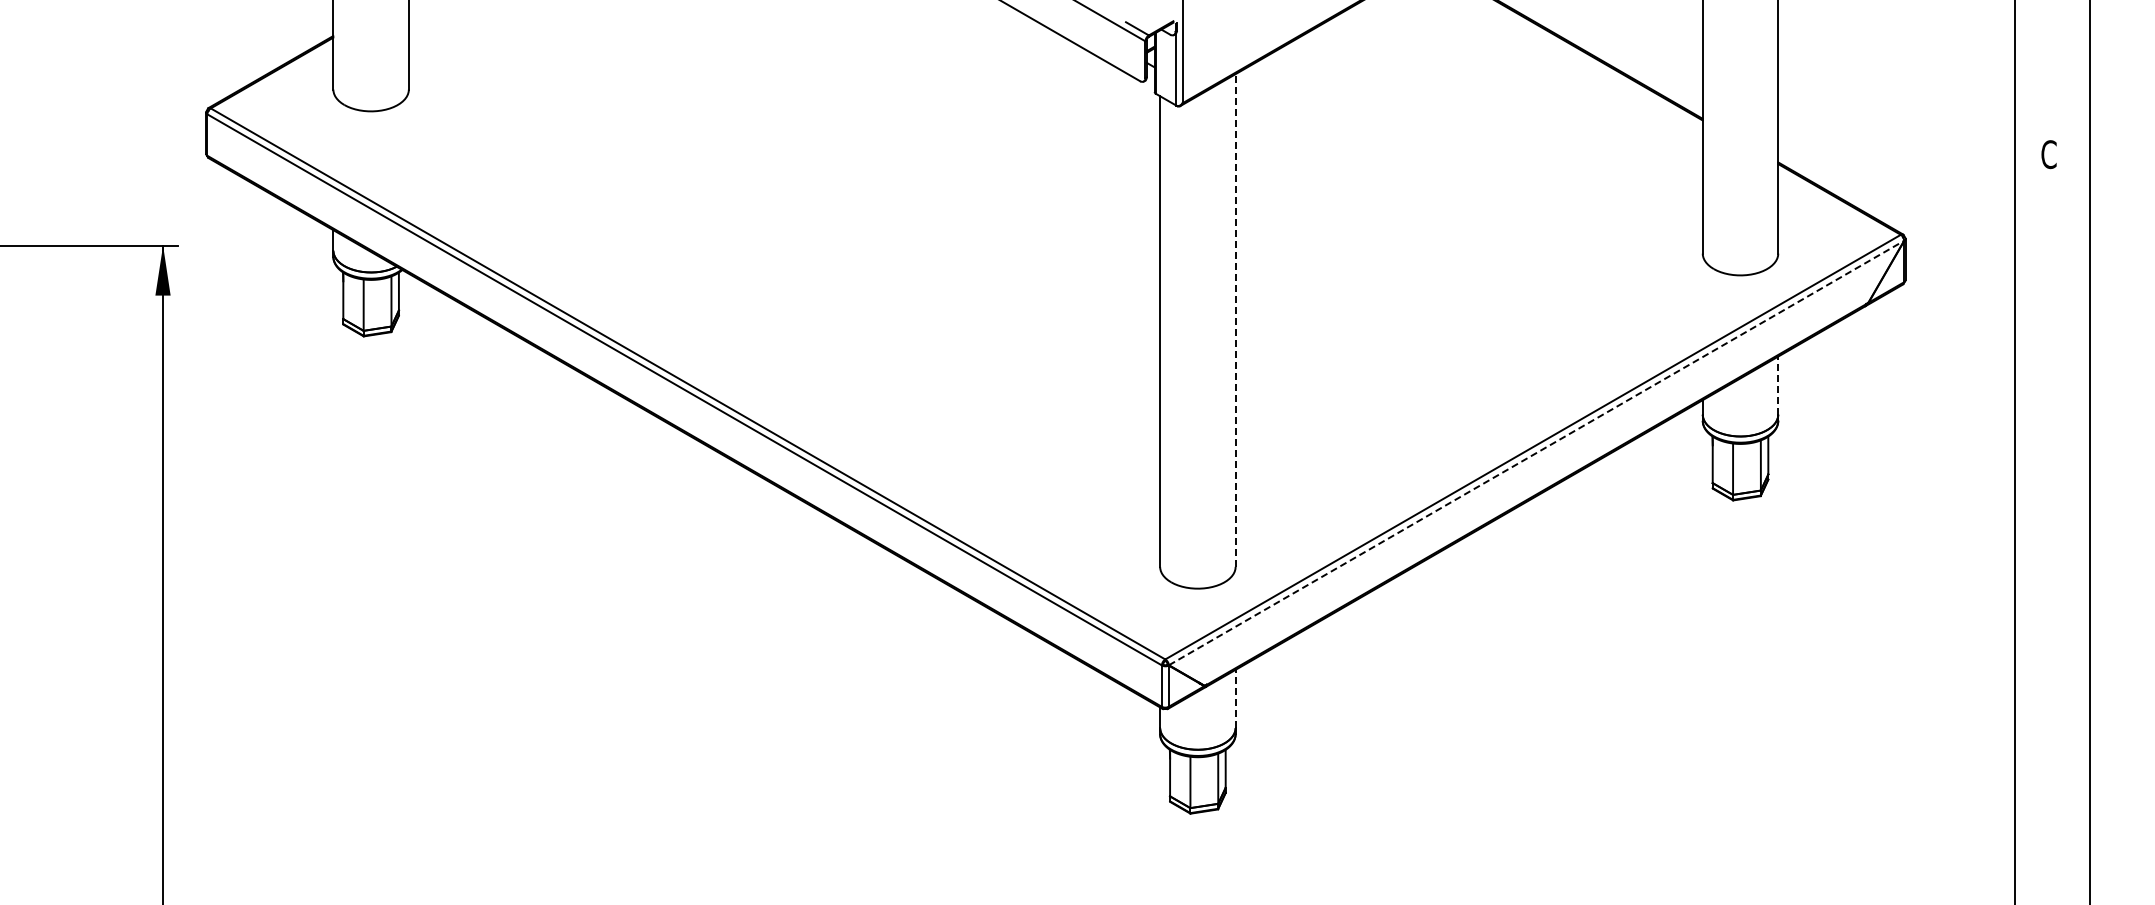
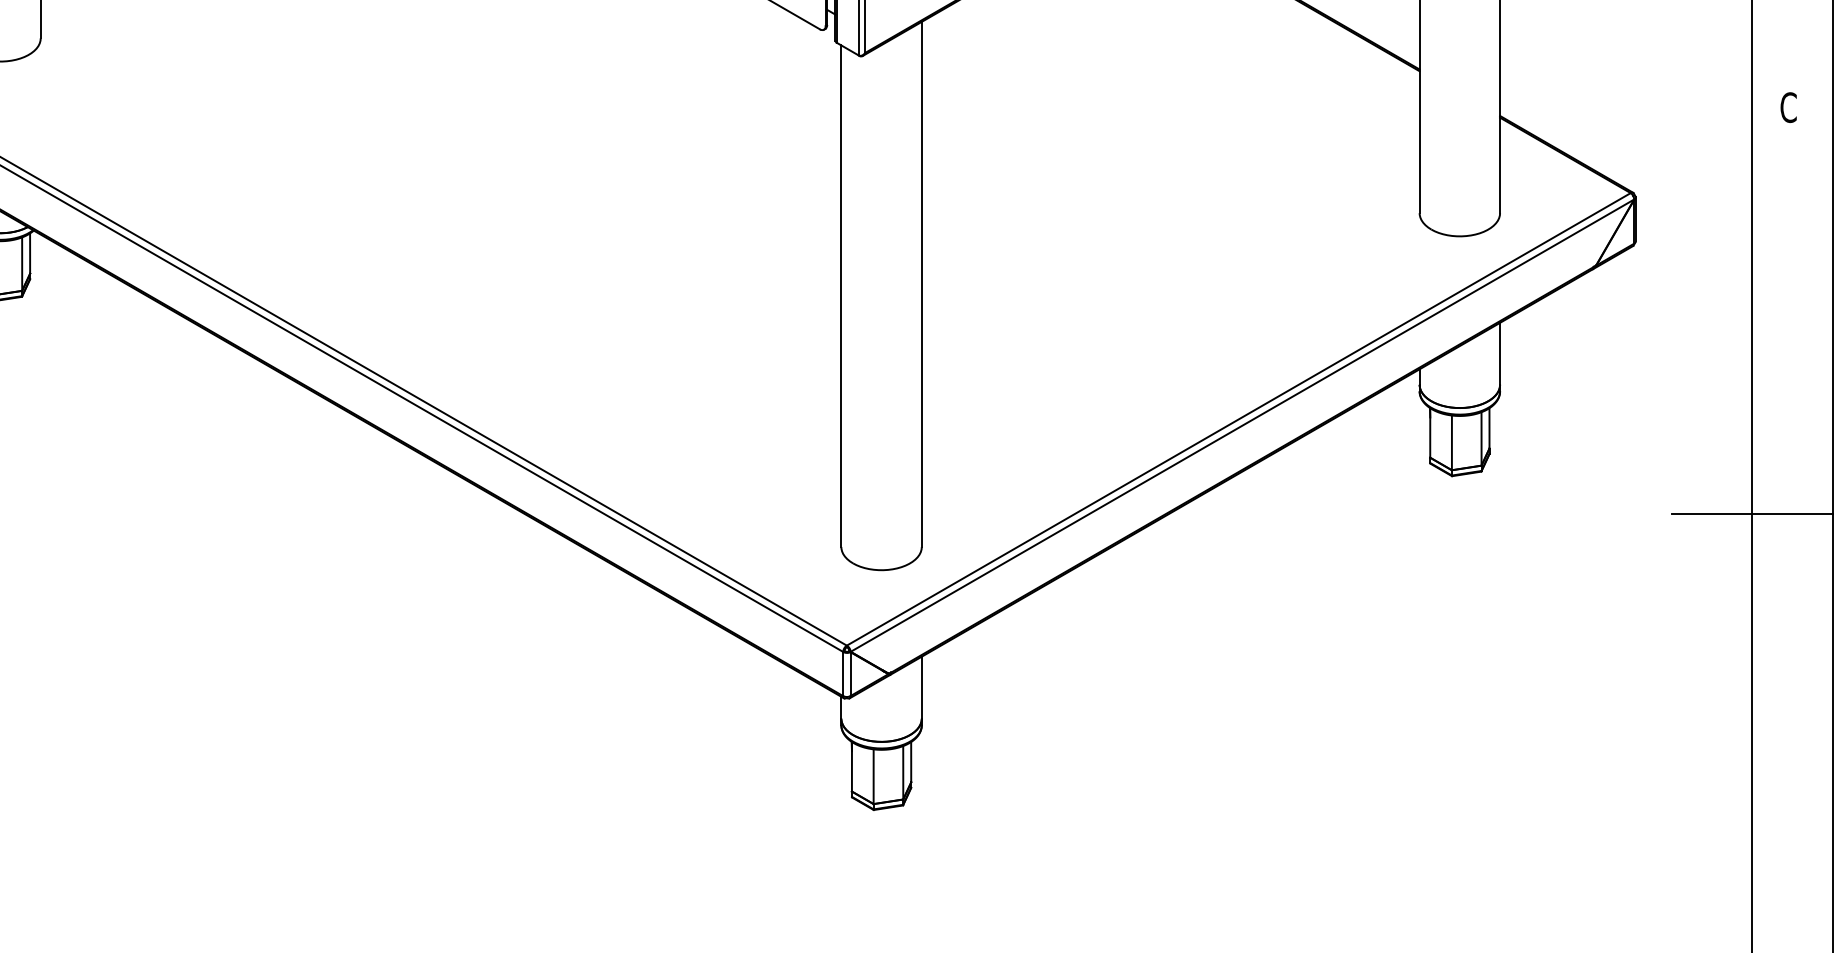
line: (1235, 320) -> (921, 284), dashed -> solid
line: (1778, 385) -> (1500, 353), dashed -> solid
line: (1536, 452) -> (1242, 425), dashed -> solid
line: (2014, 535) -> (1751, 513), added
line: (1235, 698) -> (921, 687), dashed -> solid

